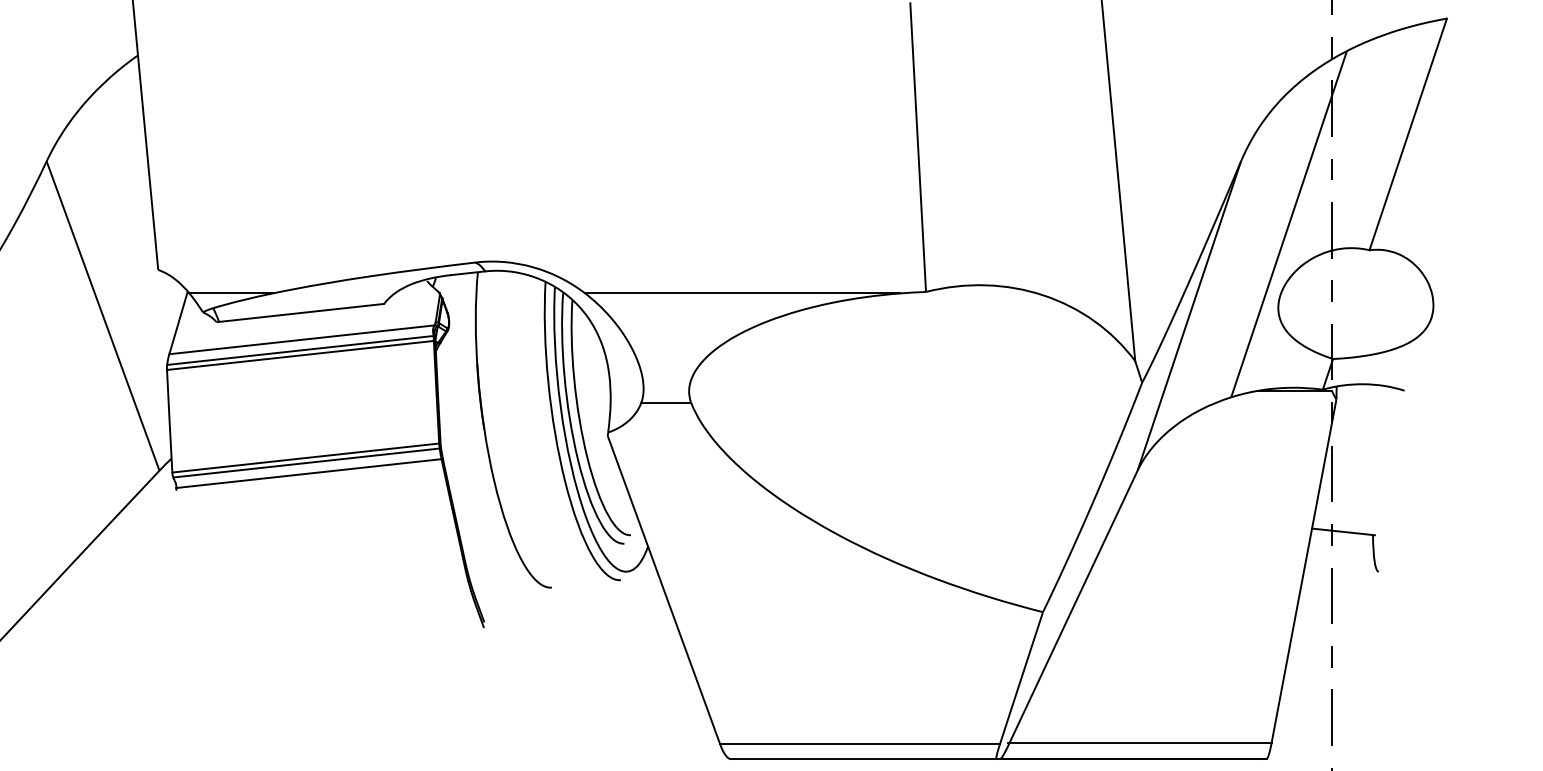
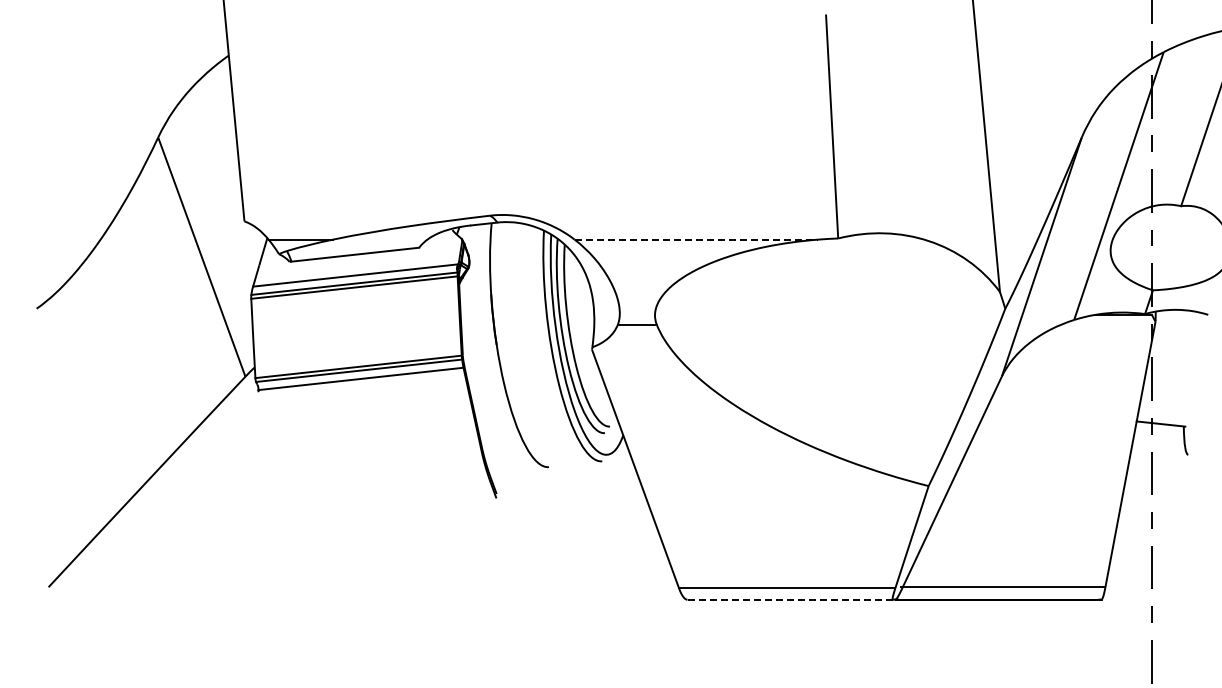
line: (742, 293) -> (696, 239), solid -> dashed
line: (864, 758) -> (790, 599), solid -> dashed

